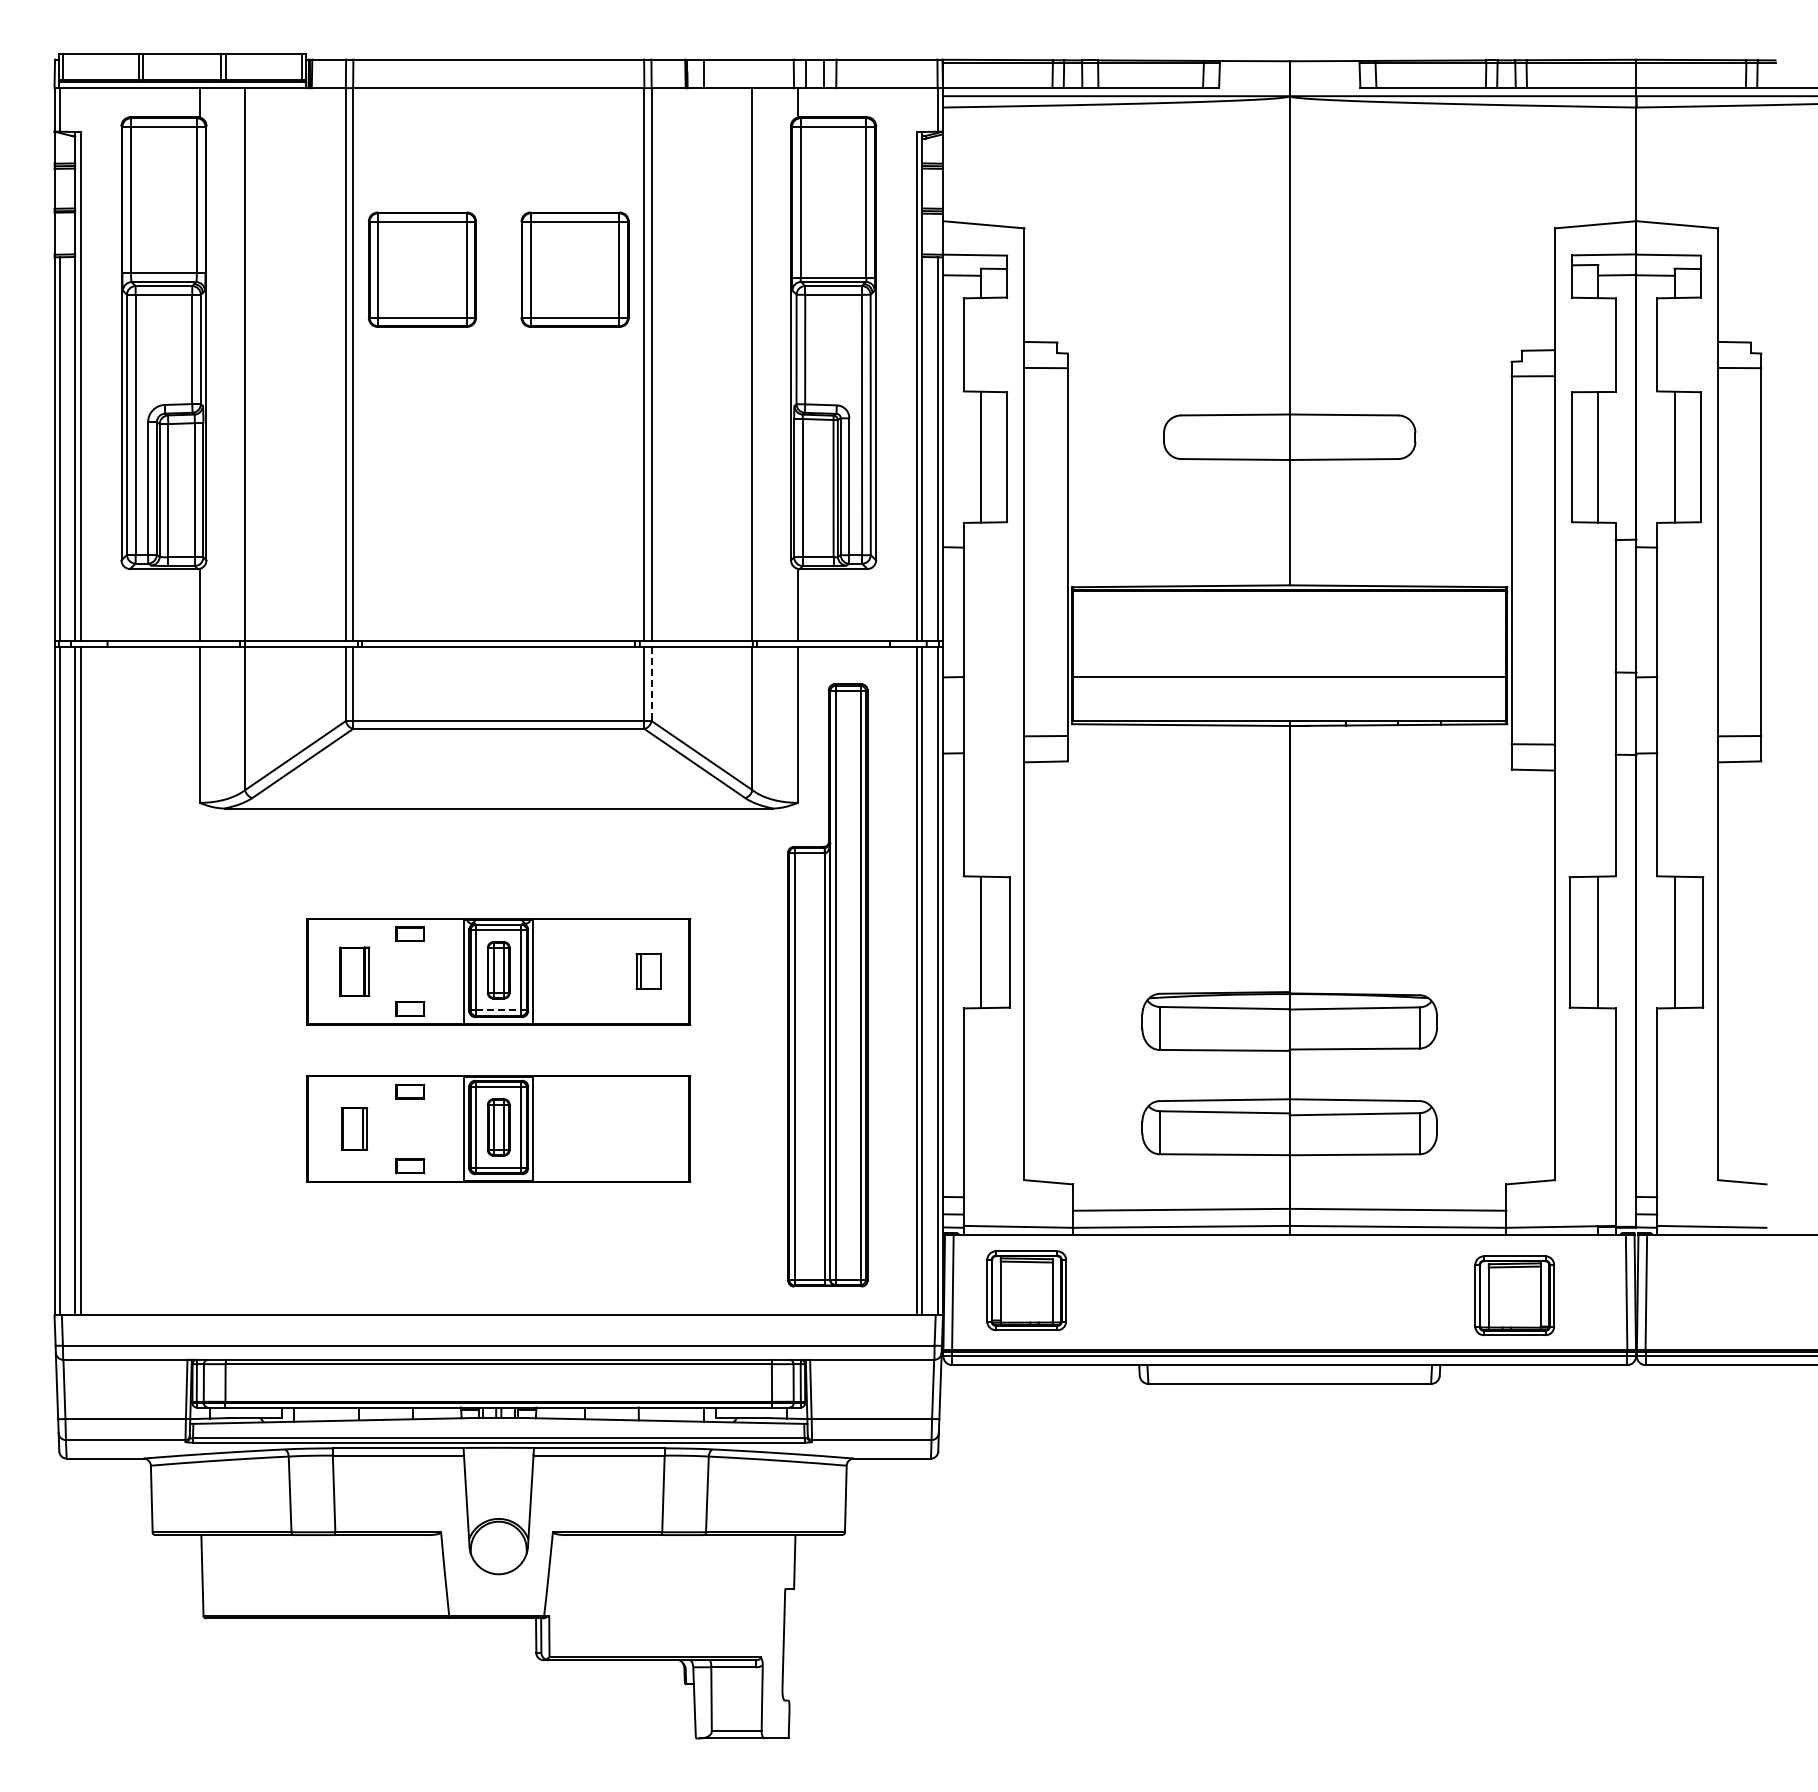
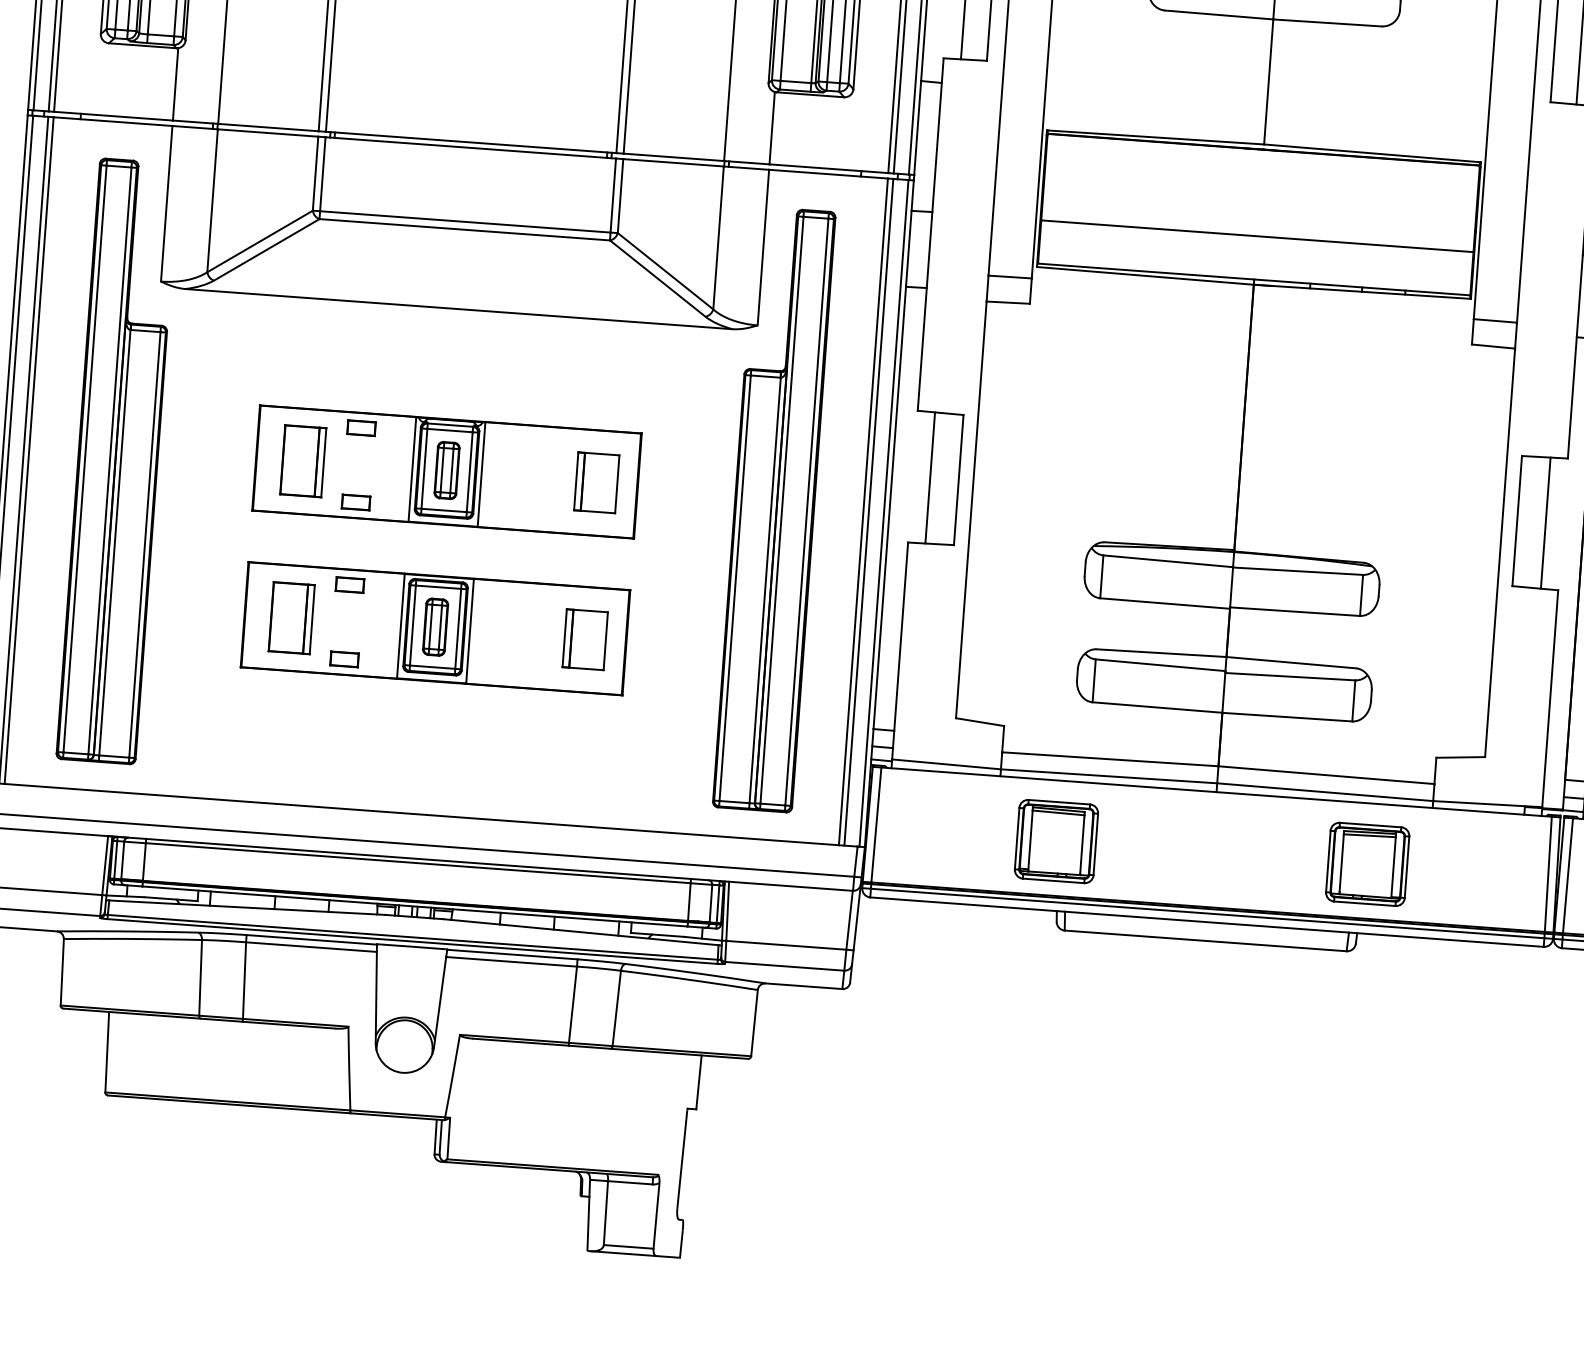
line: (651, 684) -> (620, 196), dashed -> solid
part: (354, 971) -> (303, 461), size x1.43
part: (648, 971) -> (596, 482), size x1.67
part: (169, 985) -> (117, 461), added
line: (498, 1010) -> (443, 510), dashed -> solid
part: (354, 1128) -> (291, 617), size x1.67
part: (648, 1128) -> (584, 639), added
part: (1026, 1290) -> (1056, 841), moved
part: (1514, 1295) -> (1367, 864), moved

